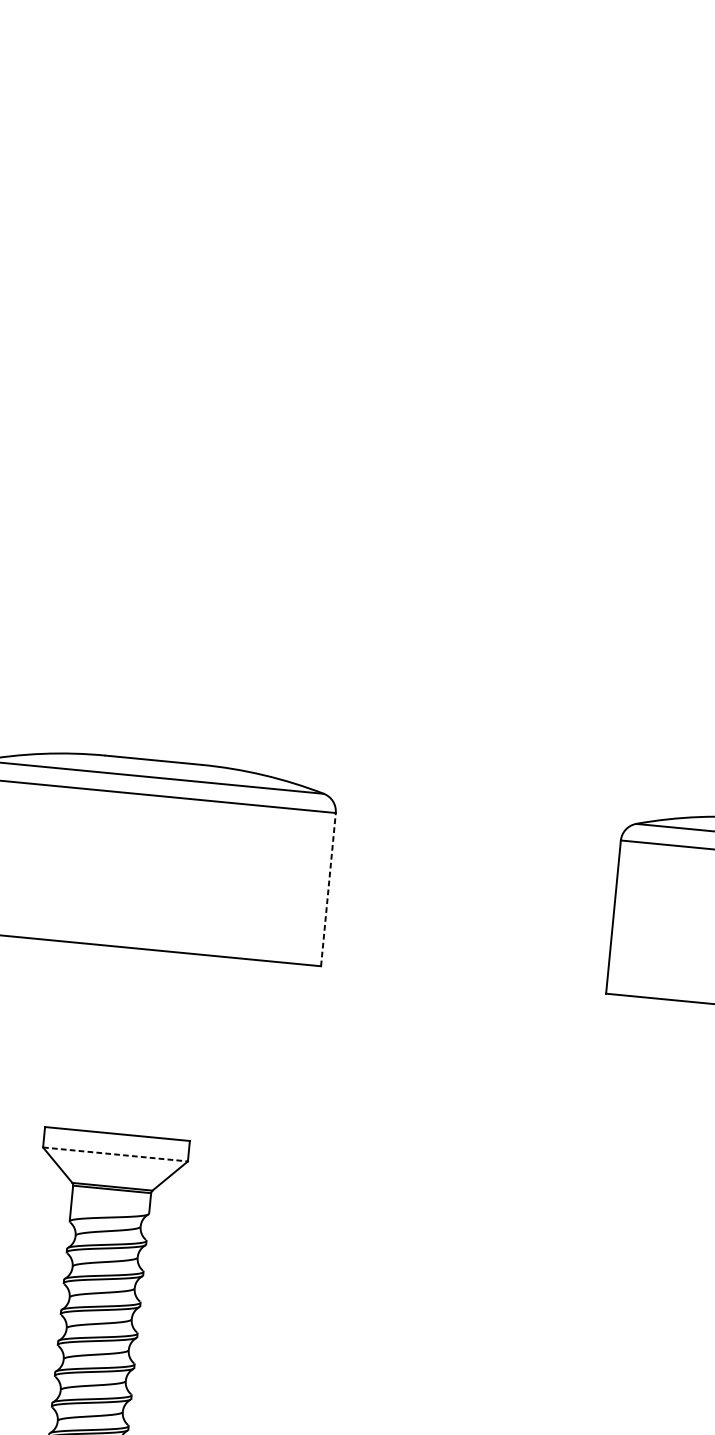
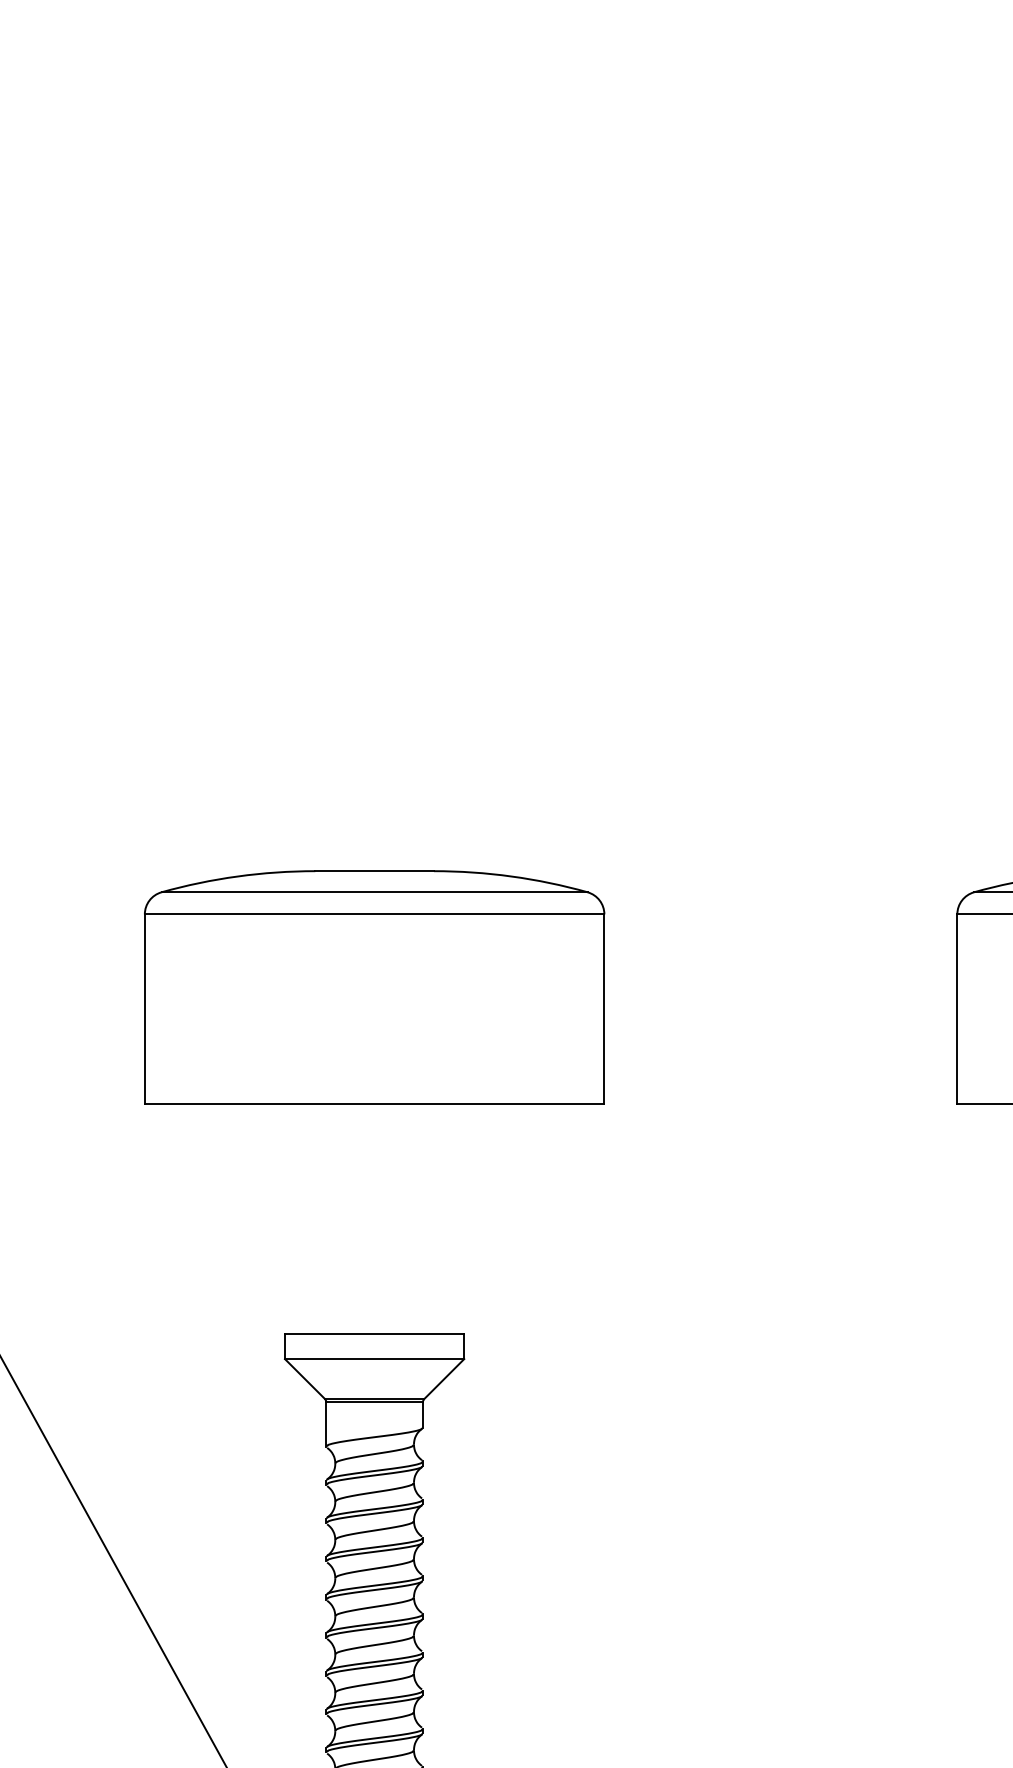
line: (328, 889) -> (604, 1009), dashed -> solid
line: (115, 1154) -> (374, 1359), dashed -> solid

